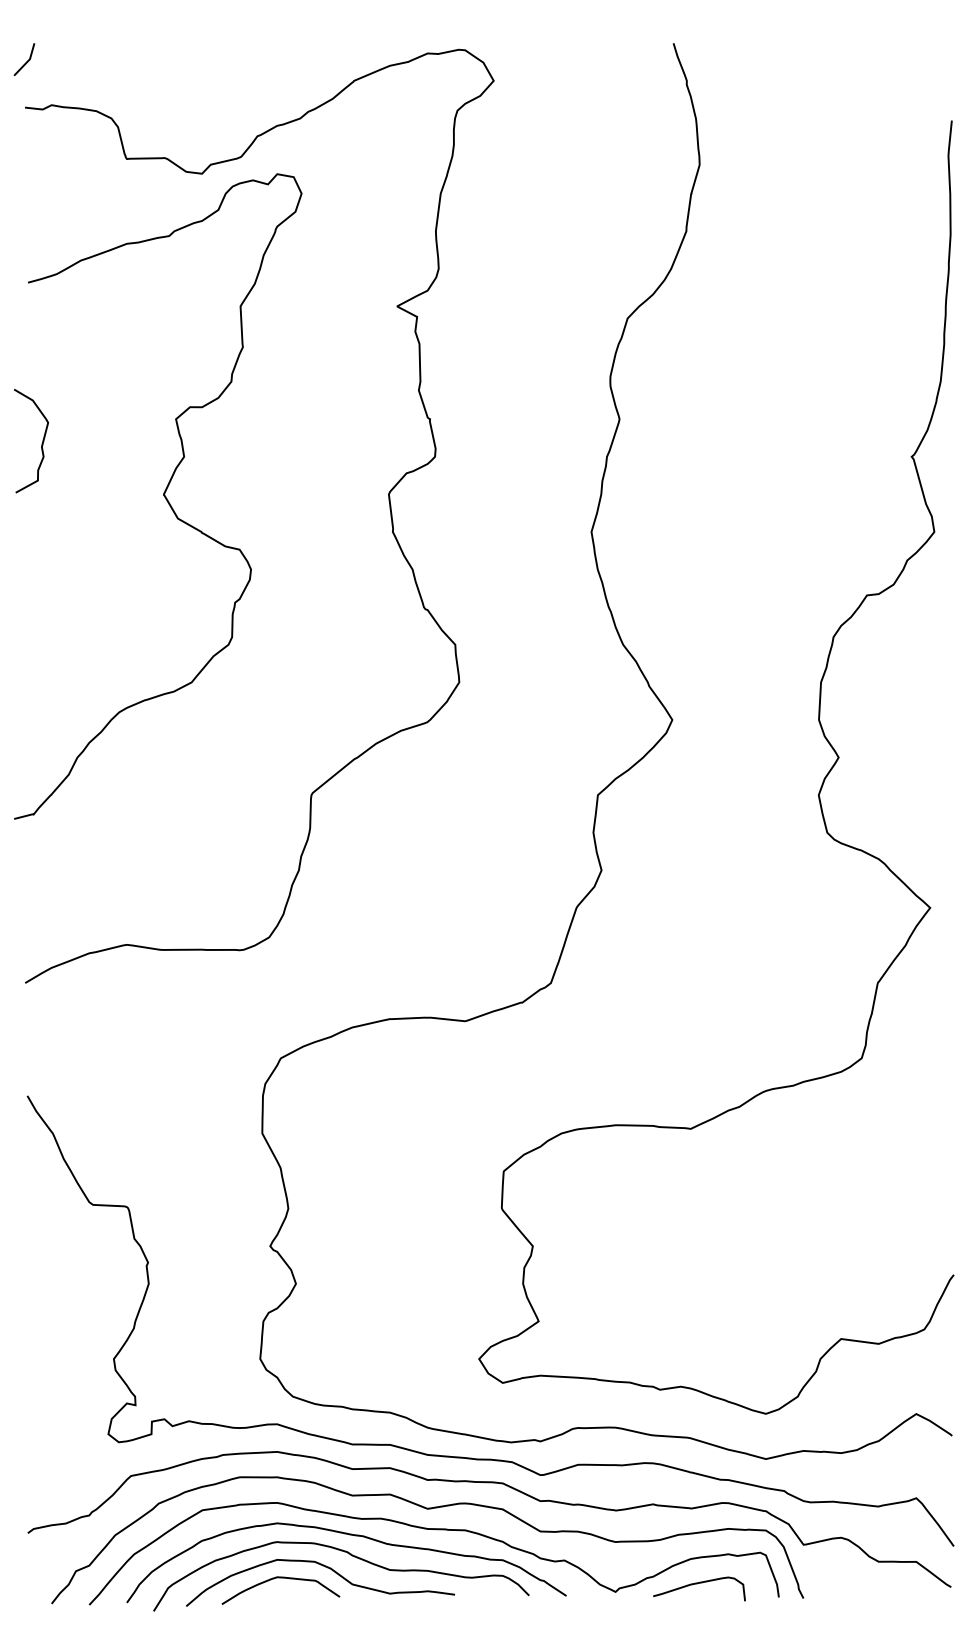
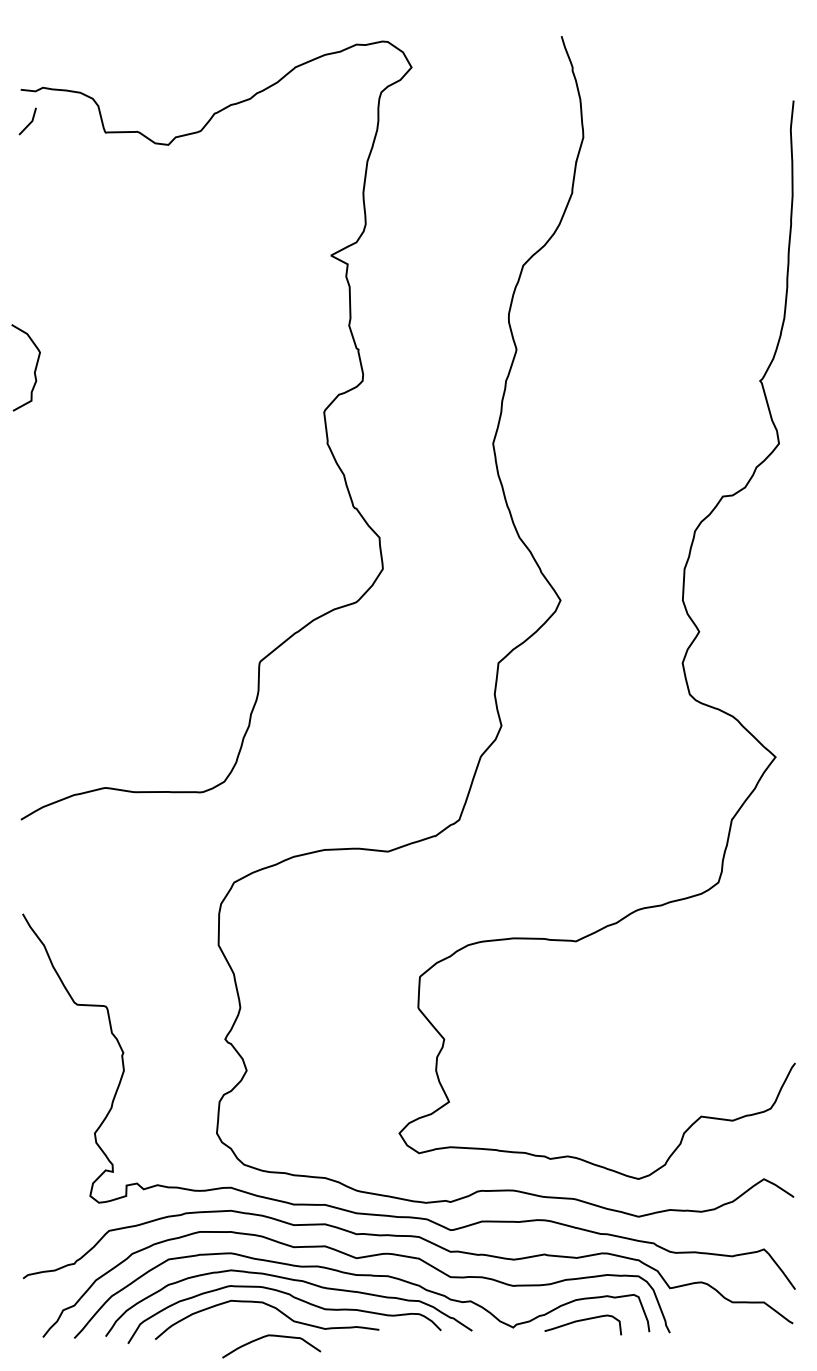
line: (26, 61) -> (29, 123), moved
curve: (163, 495) -> (136, 413), removed
curve: (280, 1578) -> (271, 1336), moved

